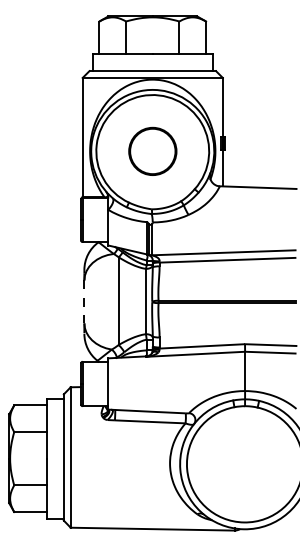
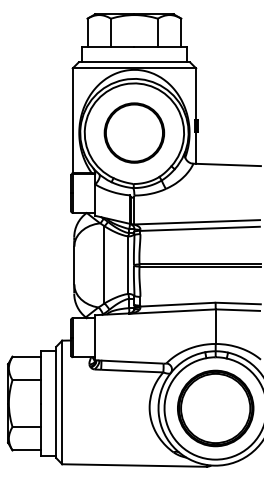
part: (152, 151) -> (134, 133), size x1.43
line: (84, 302) -> (74, 266), dashed -> solid
part: (244, 464) -> (215, 408), added

